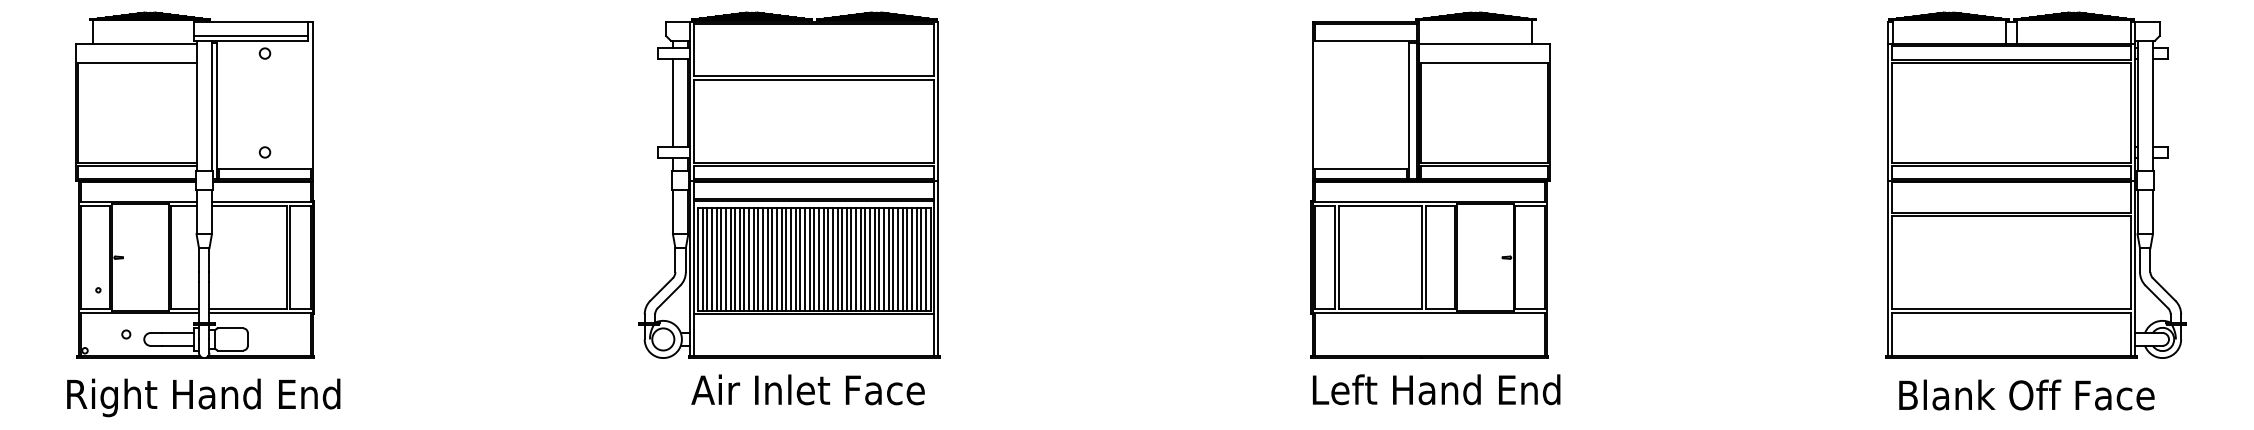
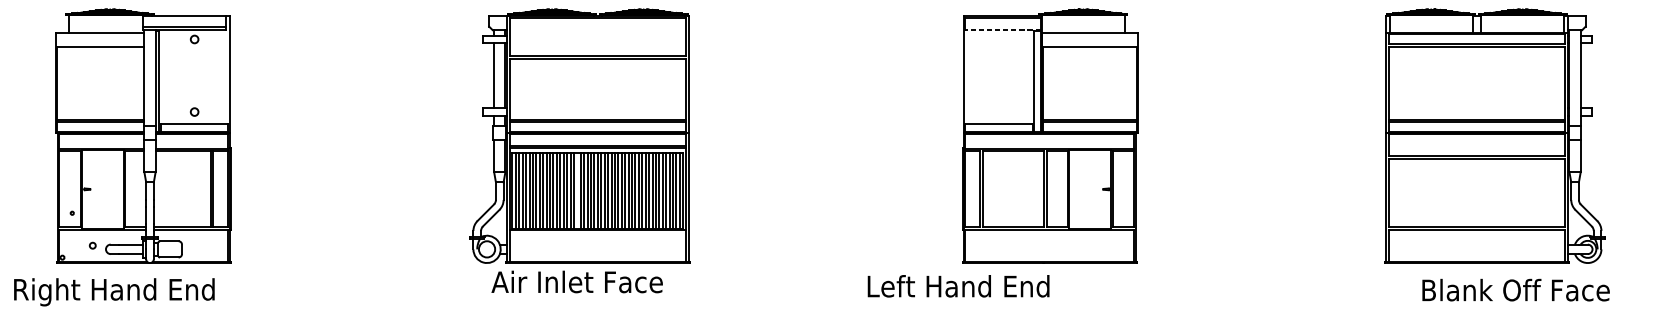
line: (1365, 40) -> (1002, 29), solid -> dashed
line: (786, 259) -> (577, 190), removed
text: (807, 389) -> (576, 281), moved
text: (1436, 389) -> (958, 286), moved
text: (2026, 394) -> (1515, 289), moved
text: (203, 397) -> (114, 291), moved

